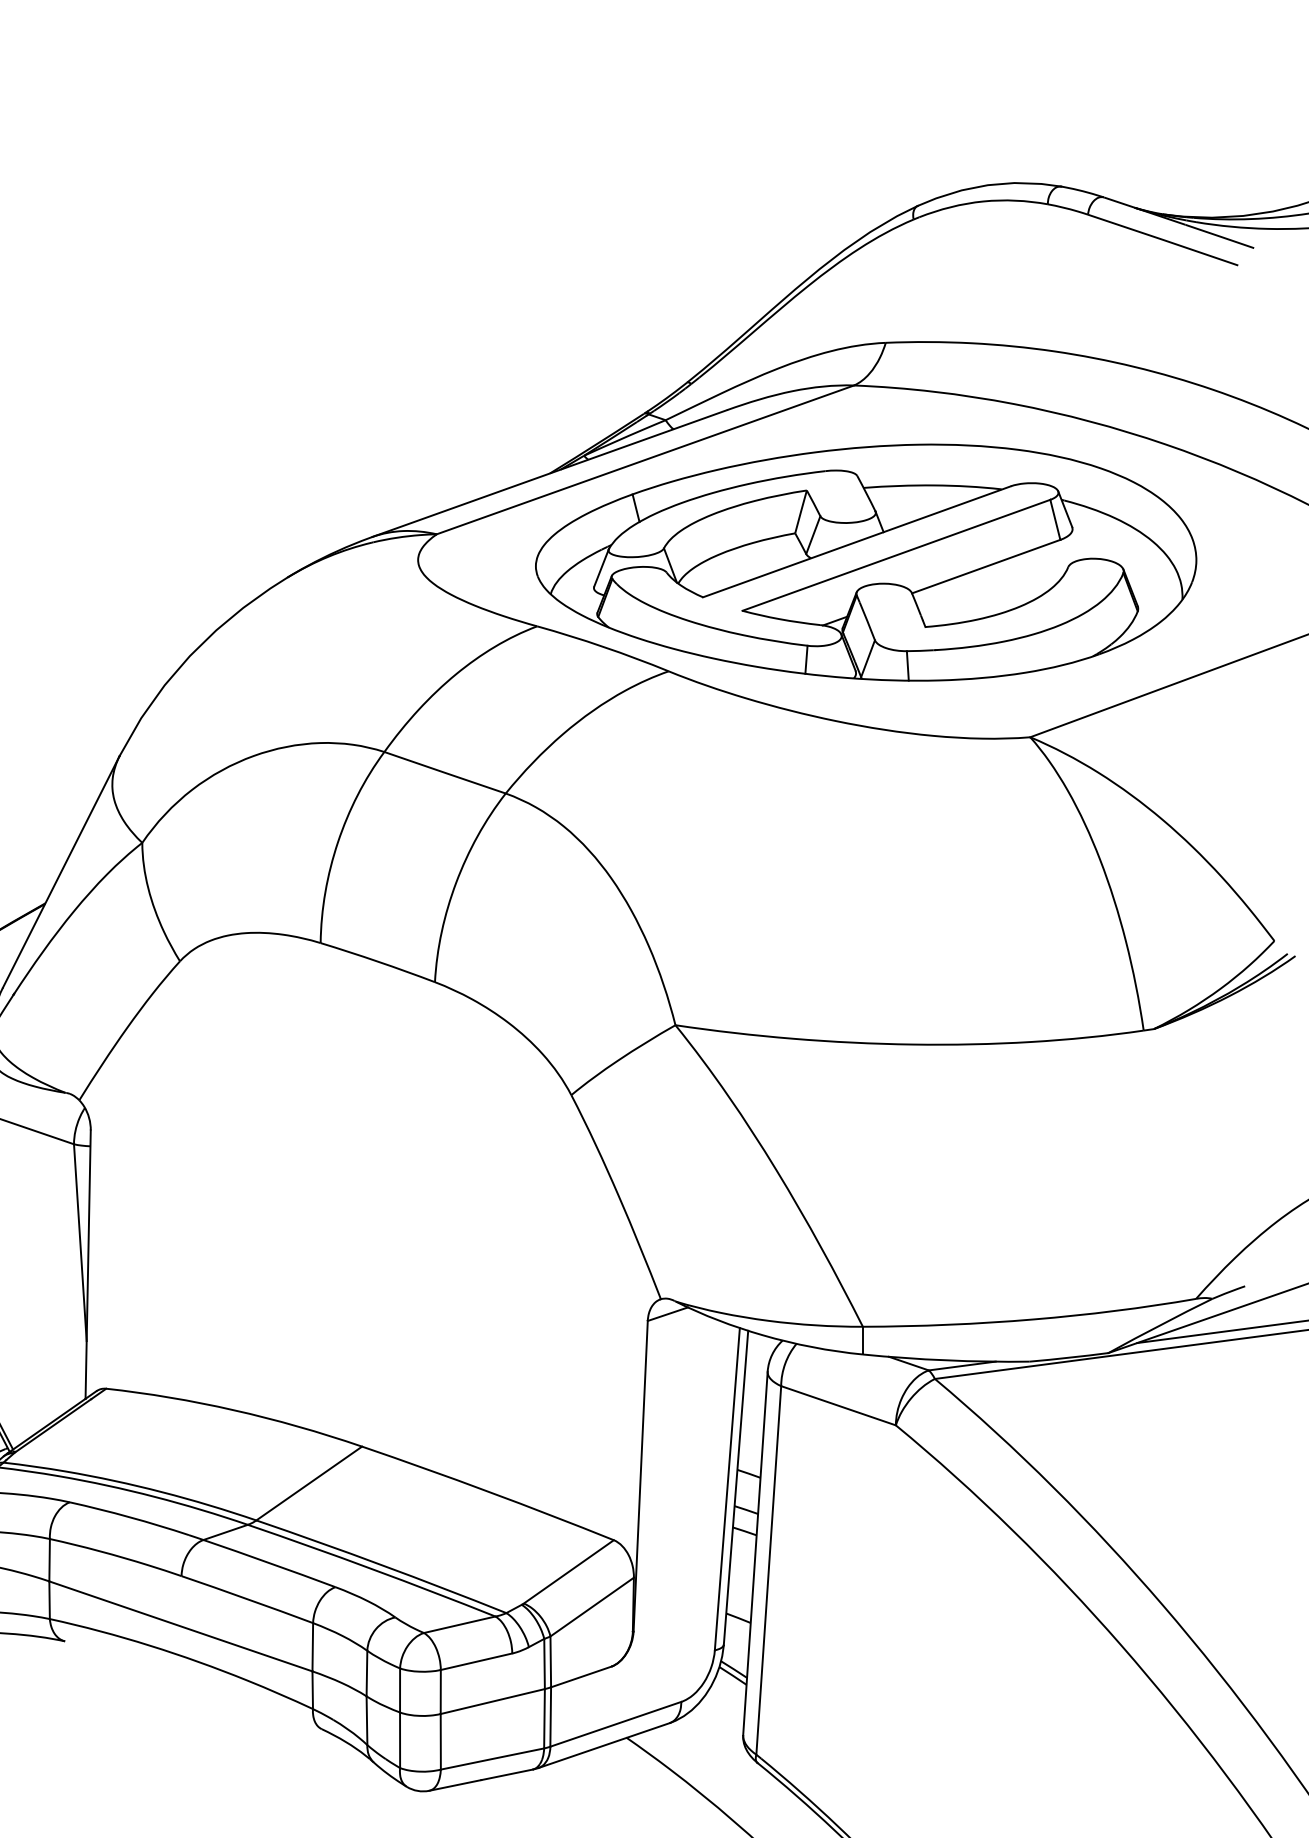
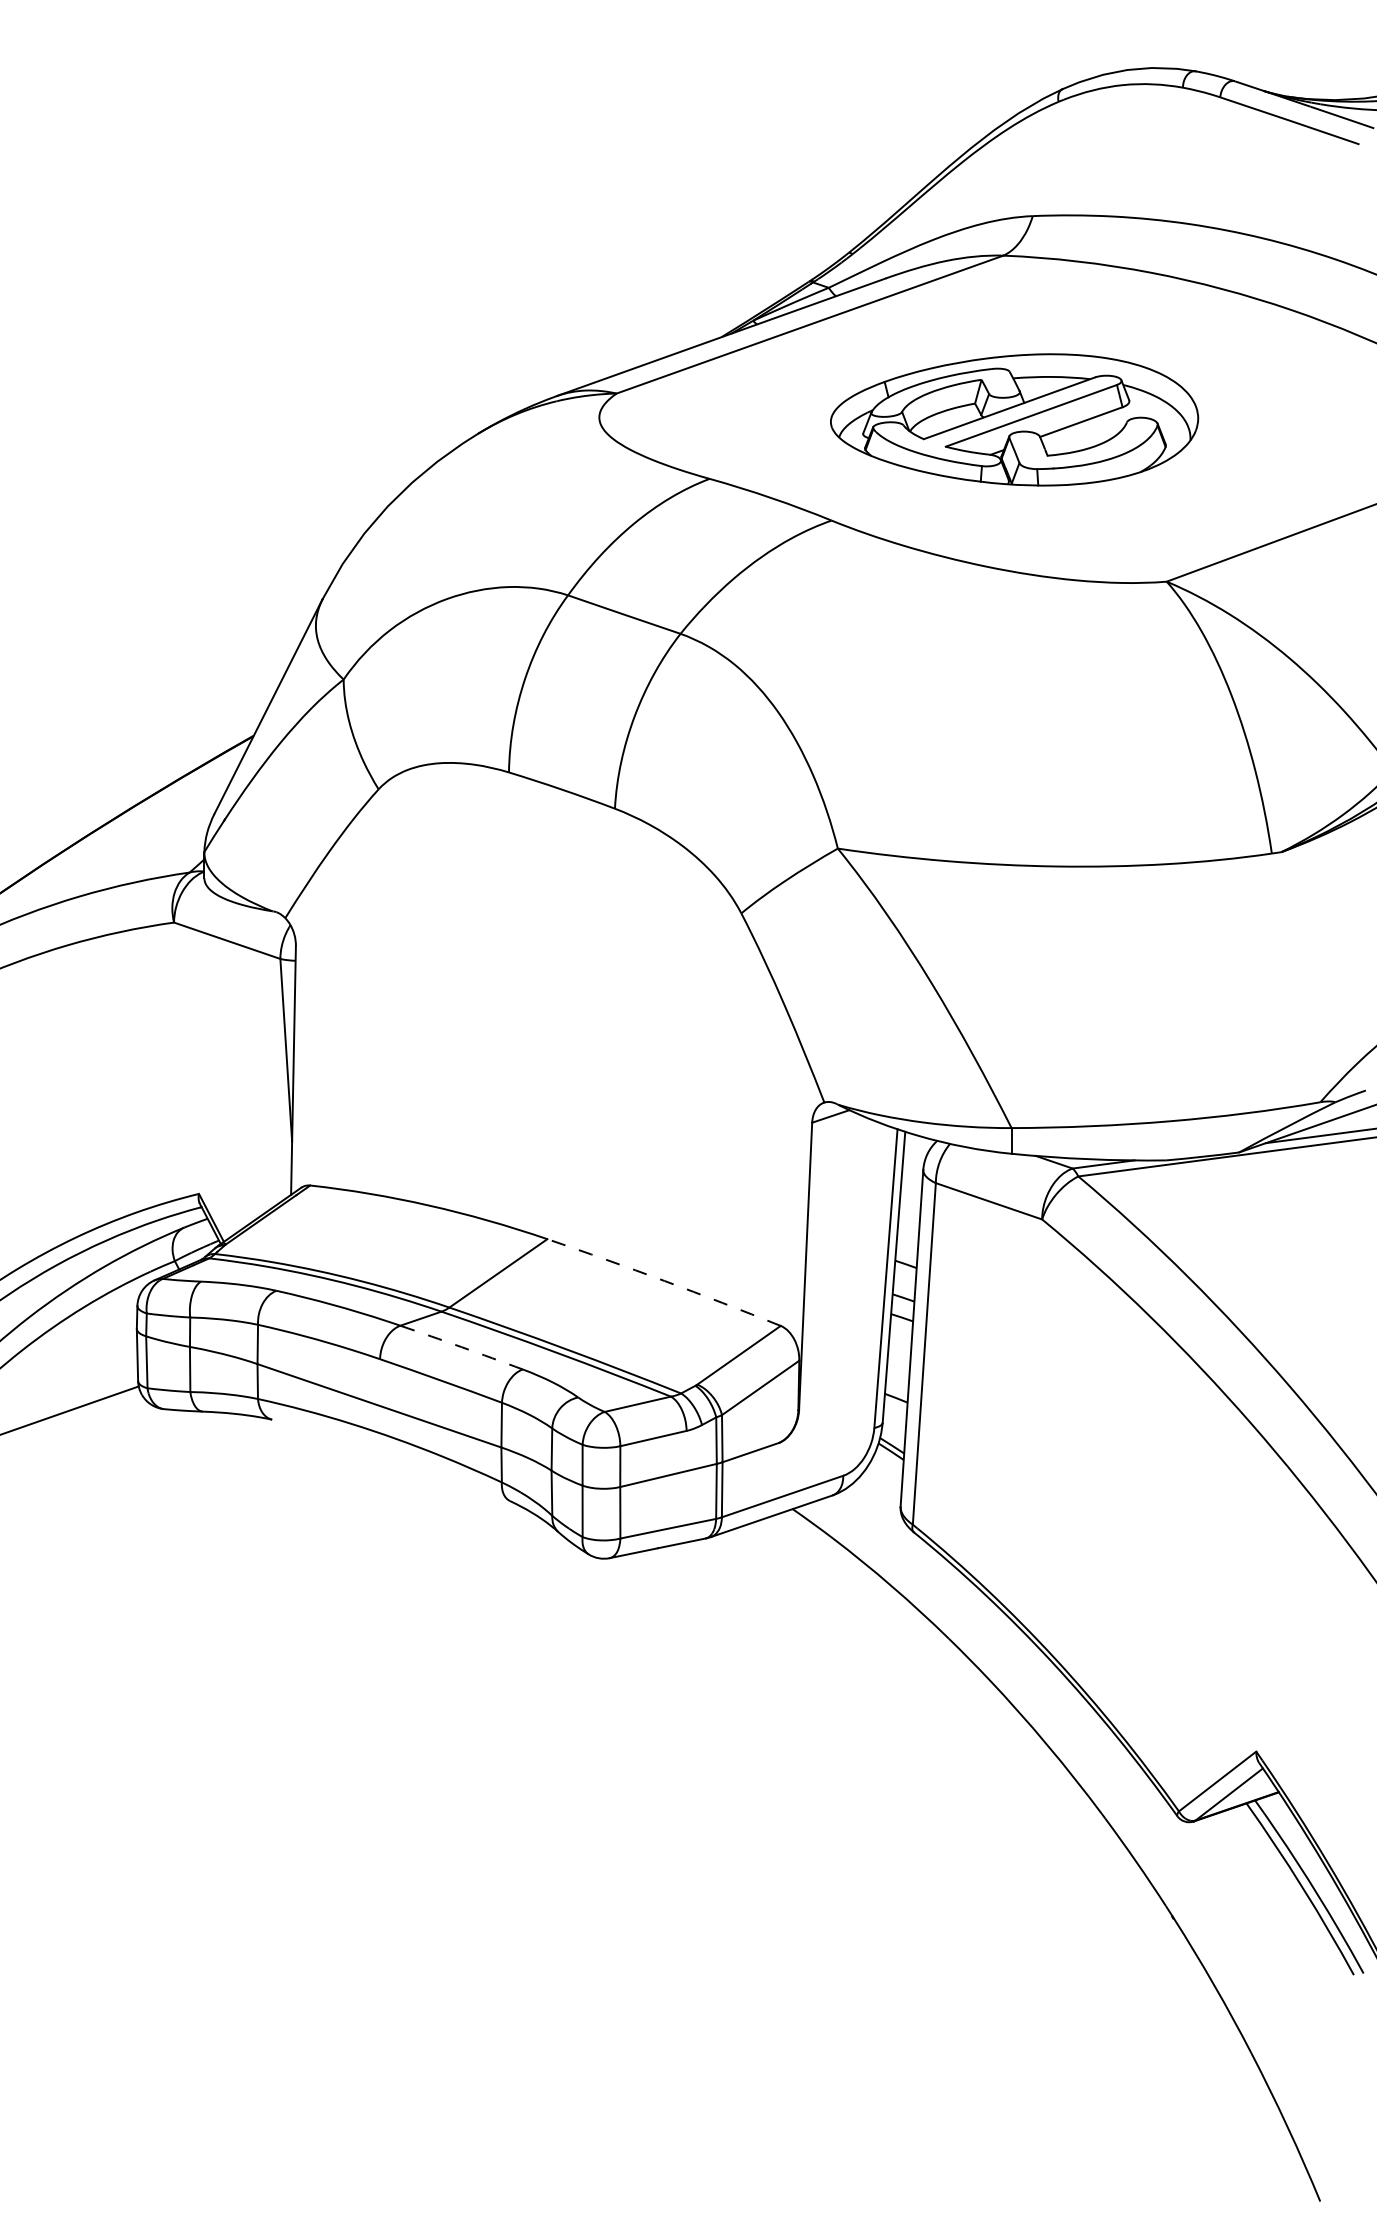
part: (866, 562) -> (1014, 419), size x0.6
arc: (488, 1492) -> (664, 1281), solid -> dashed
arc: (269, 1563) -> (461, 1347), solid -> dashed

